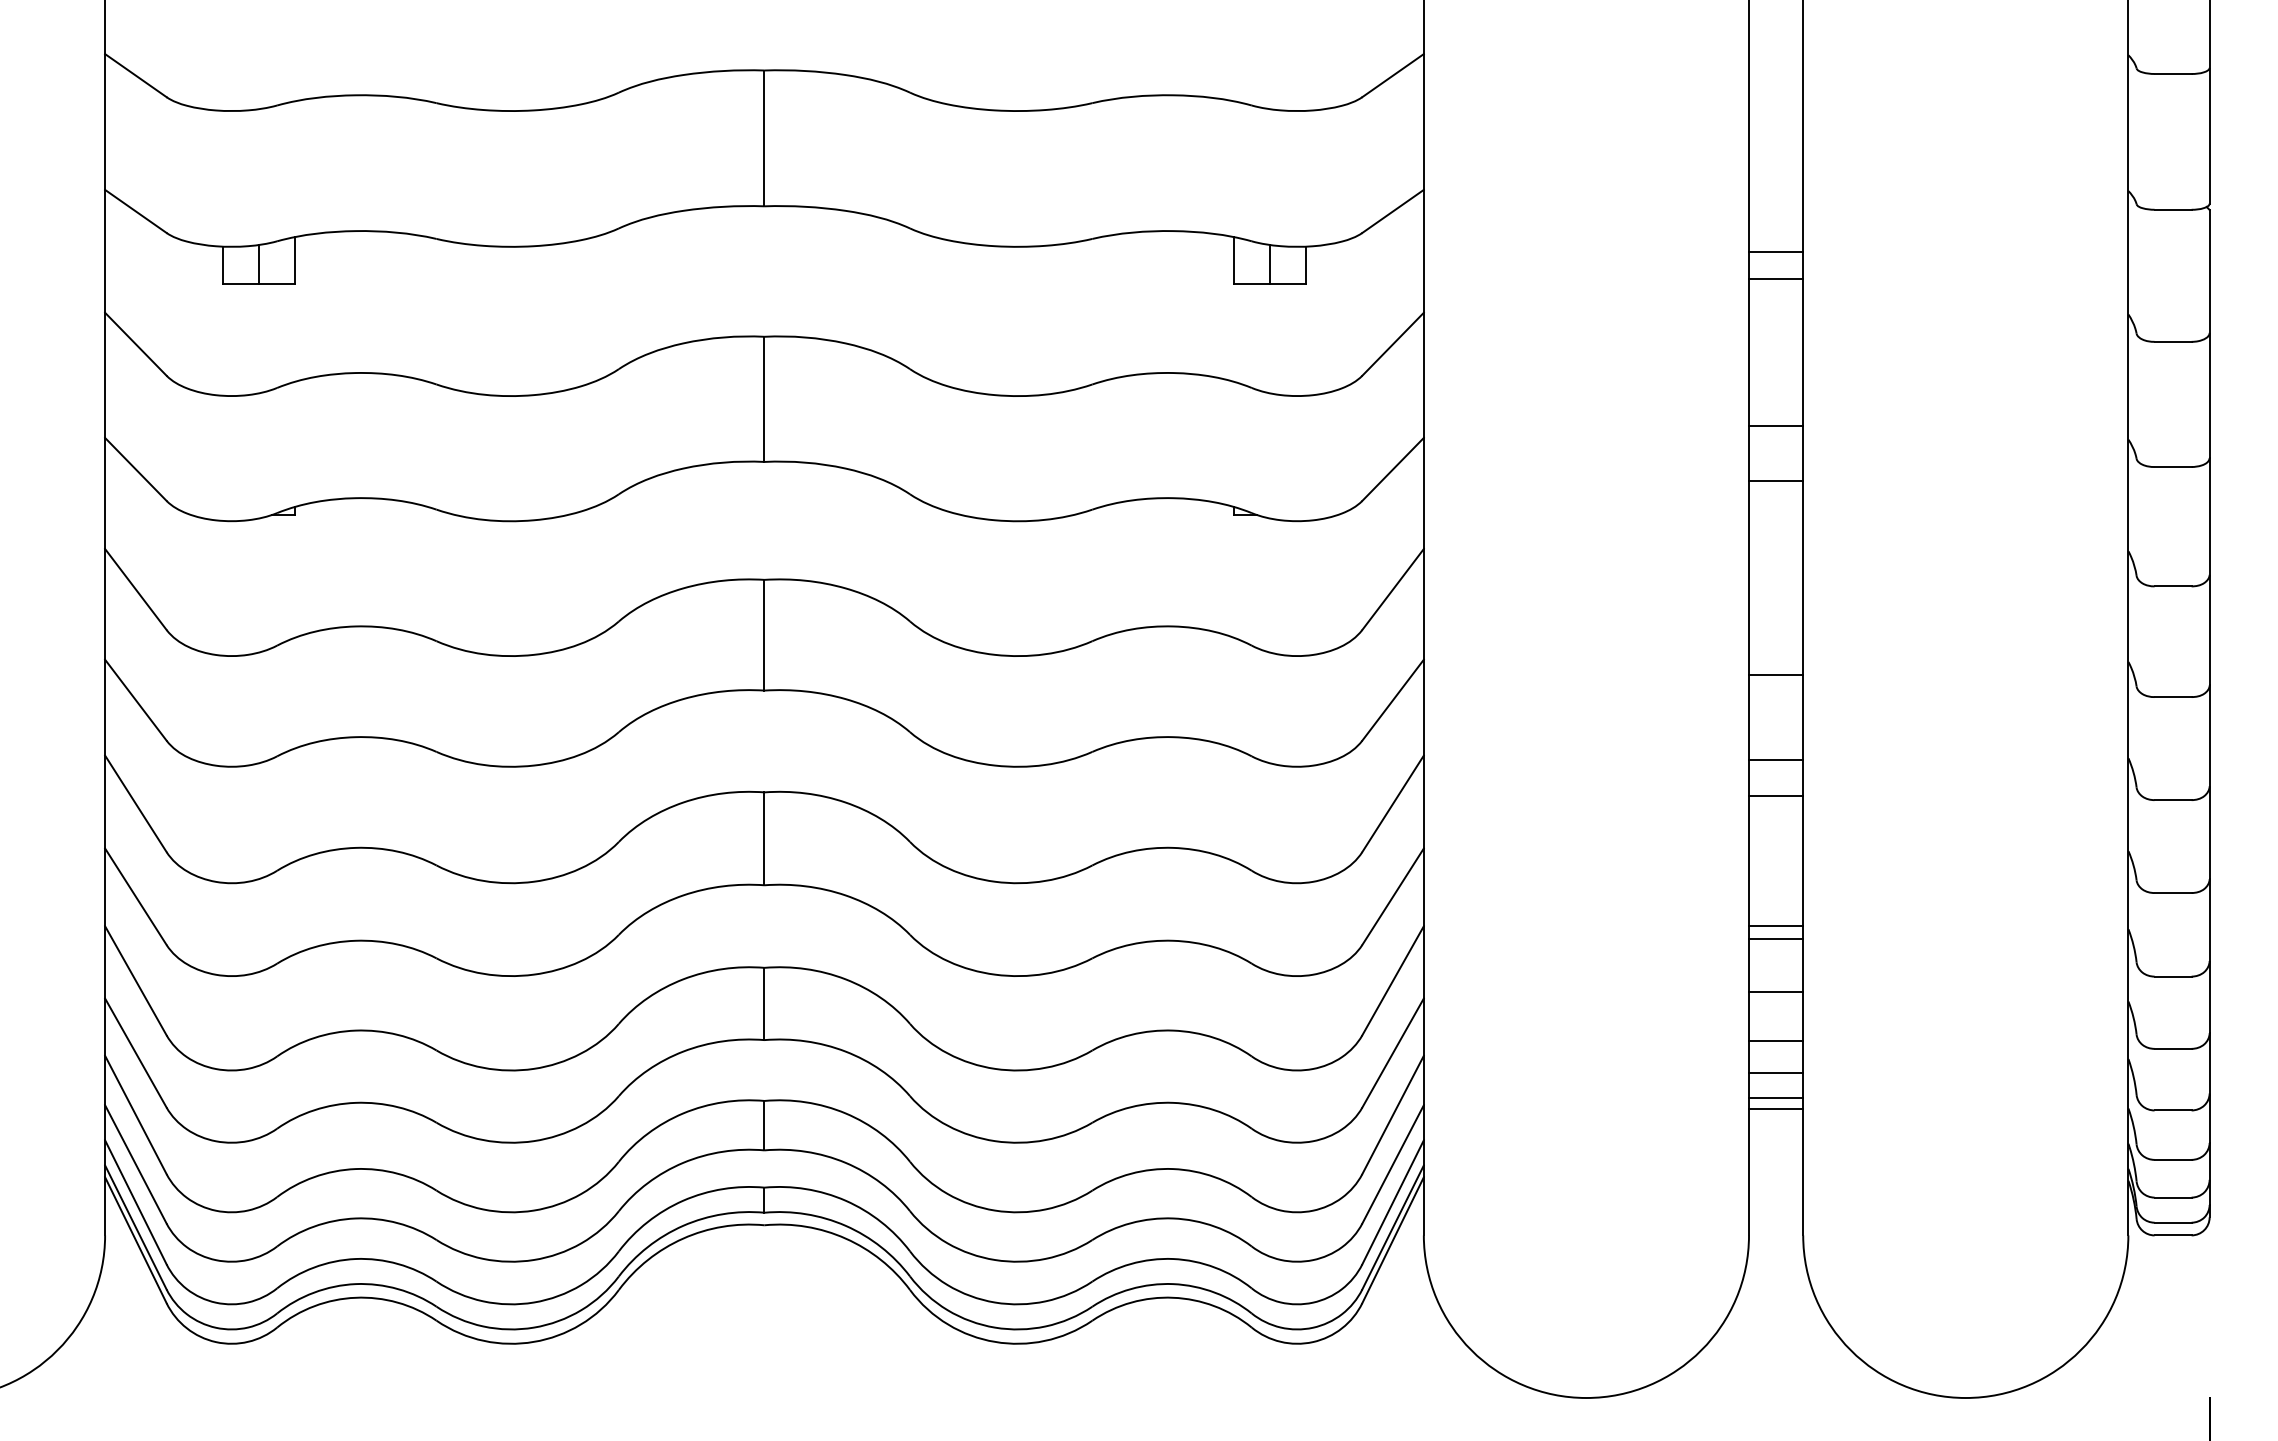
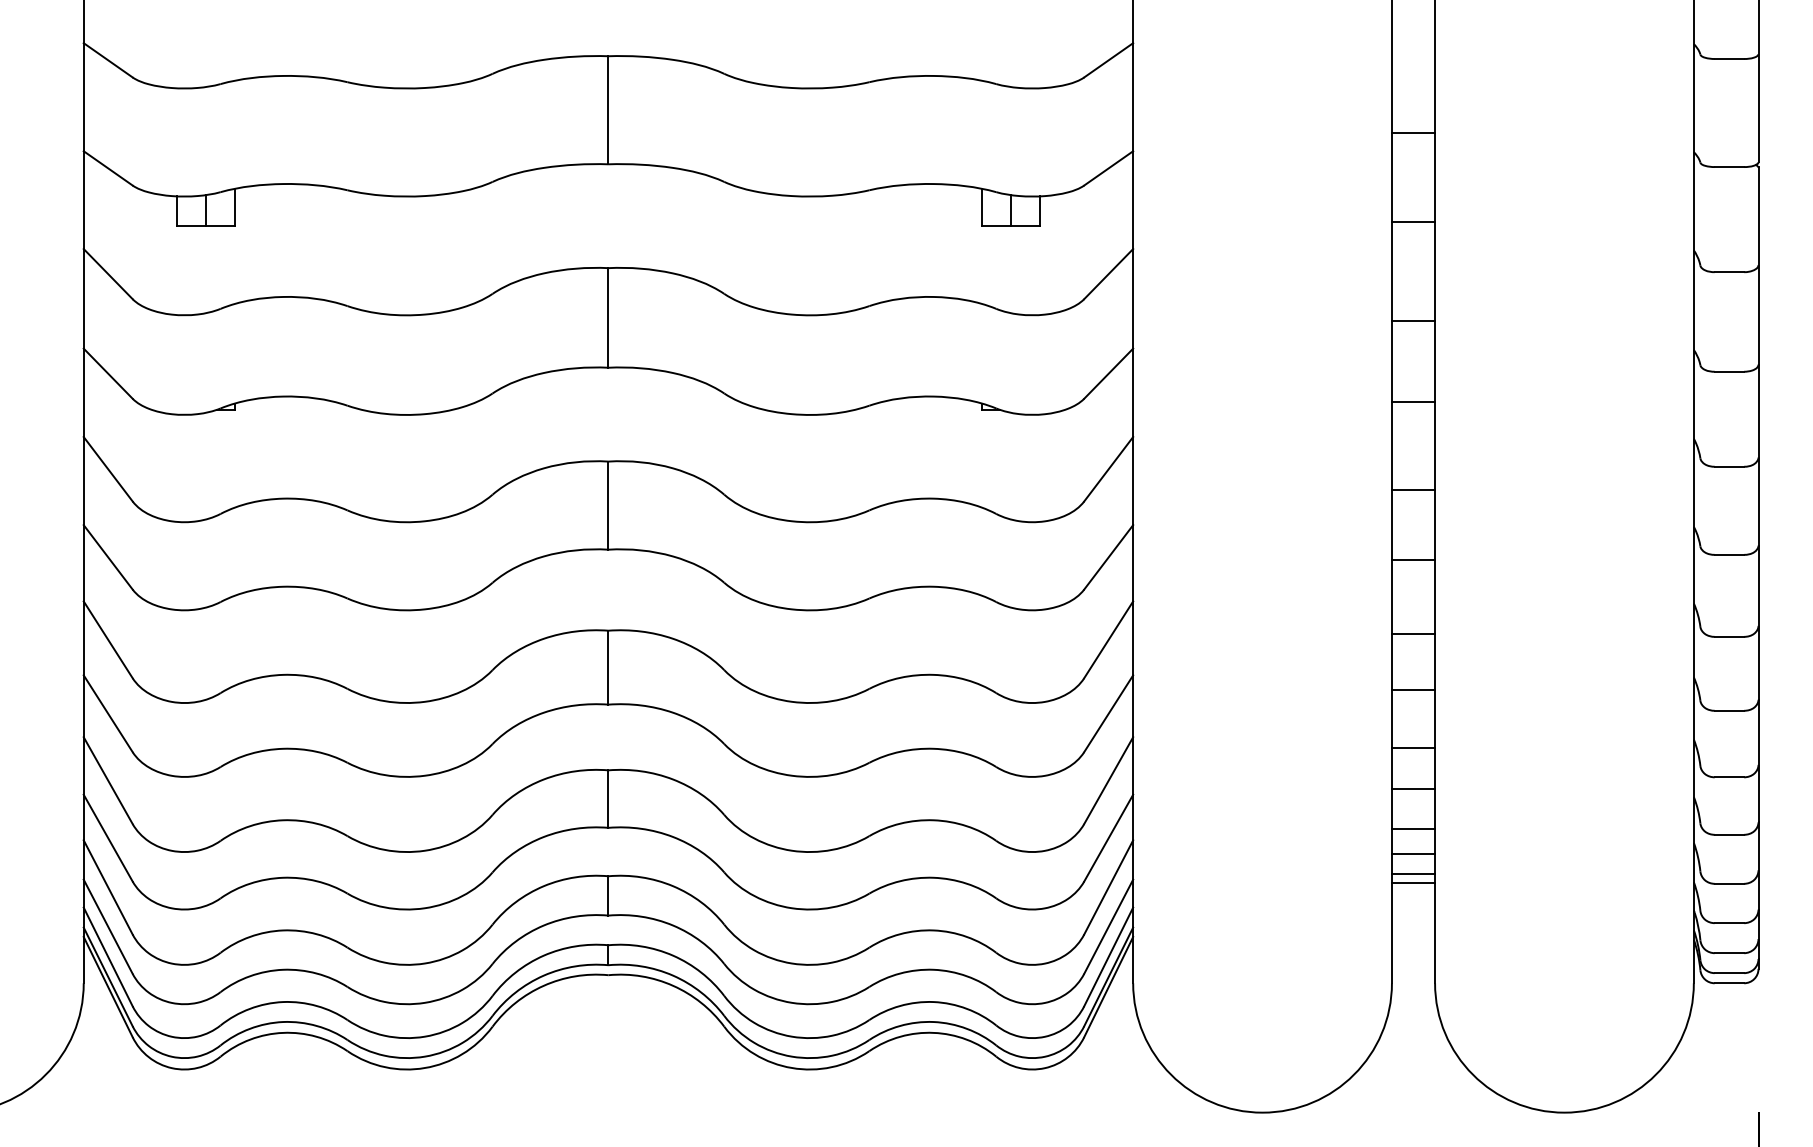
line: (1776, 251) -> (1413, 132), moved
line: (1776, 426) -> (1413, 402), moved
line: (1776, 480) -> (1413, 321), moved
line: (1776, 674) -> (1413, 489), moved
line: (1776, 760) -> (1413, 559), moved
line: (1776, 926) -> (1413, 690), moved

